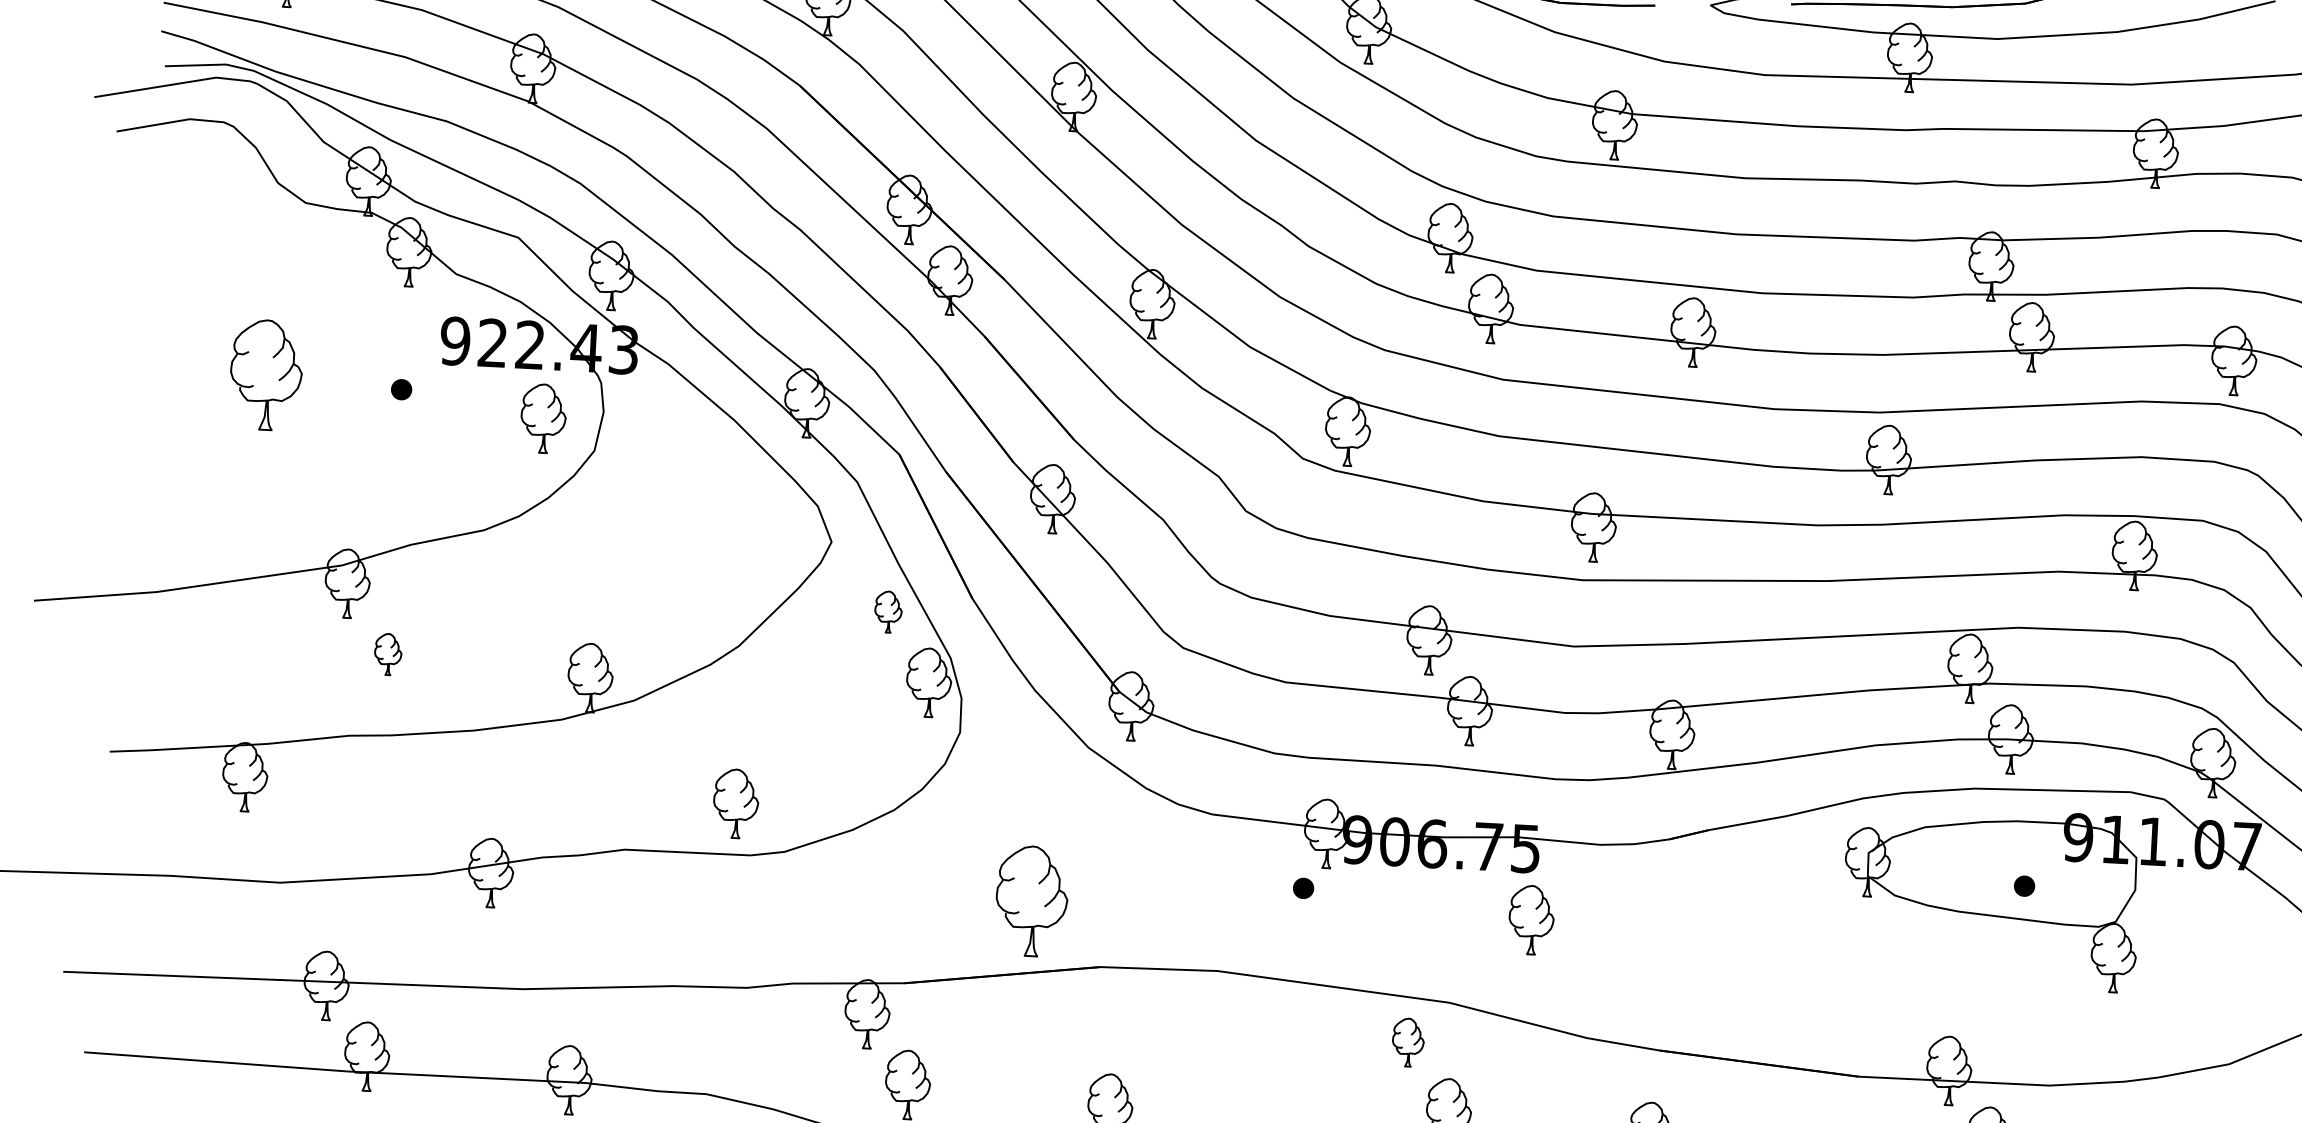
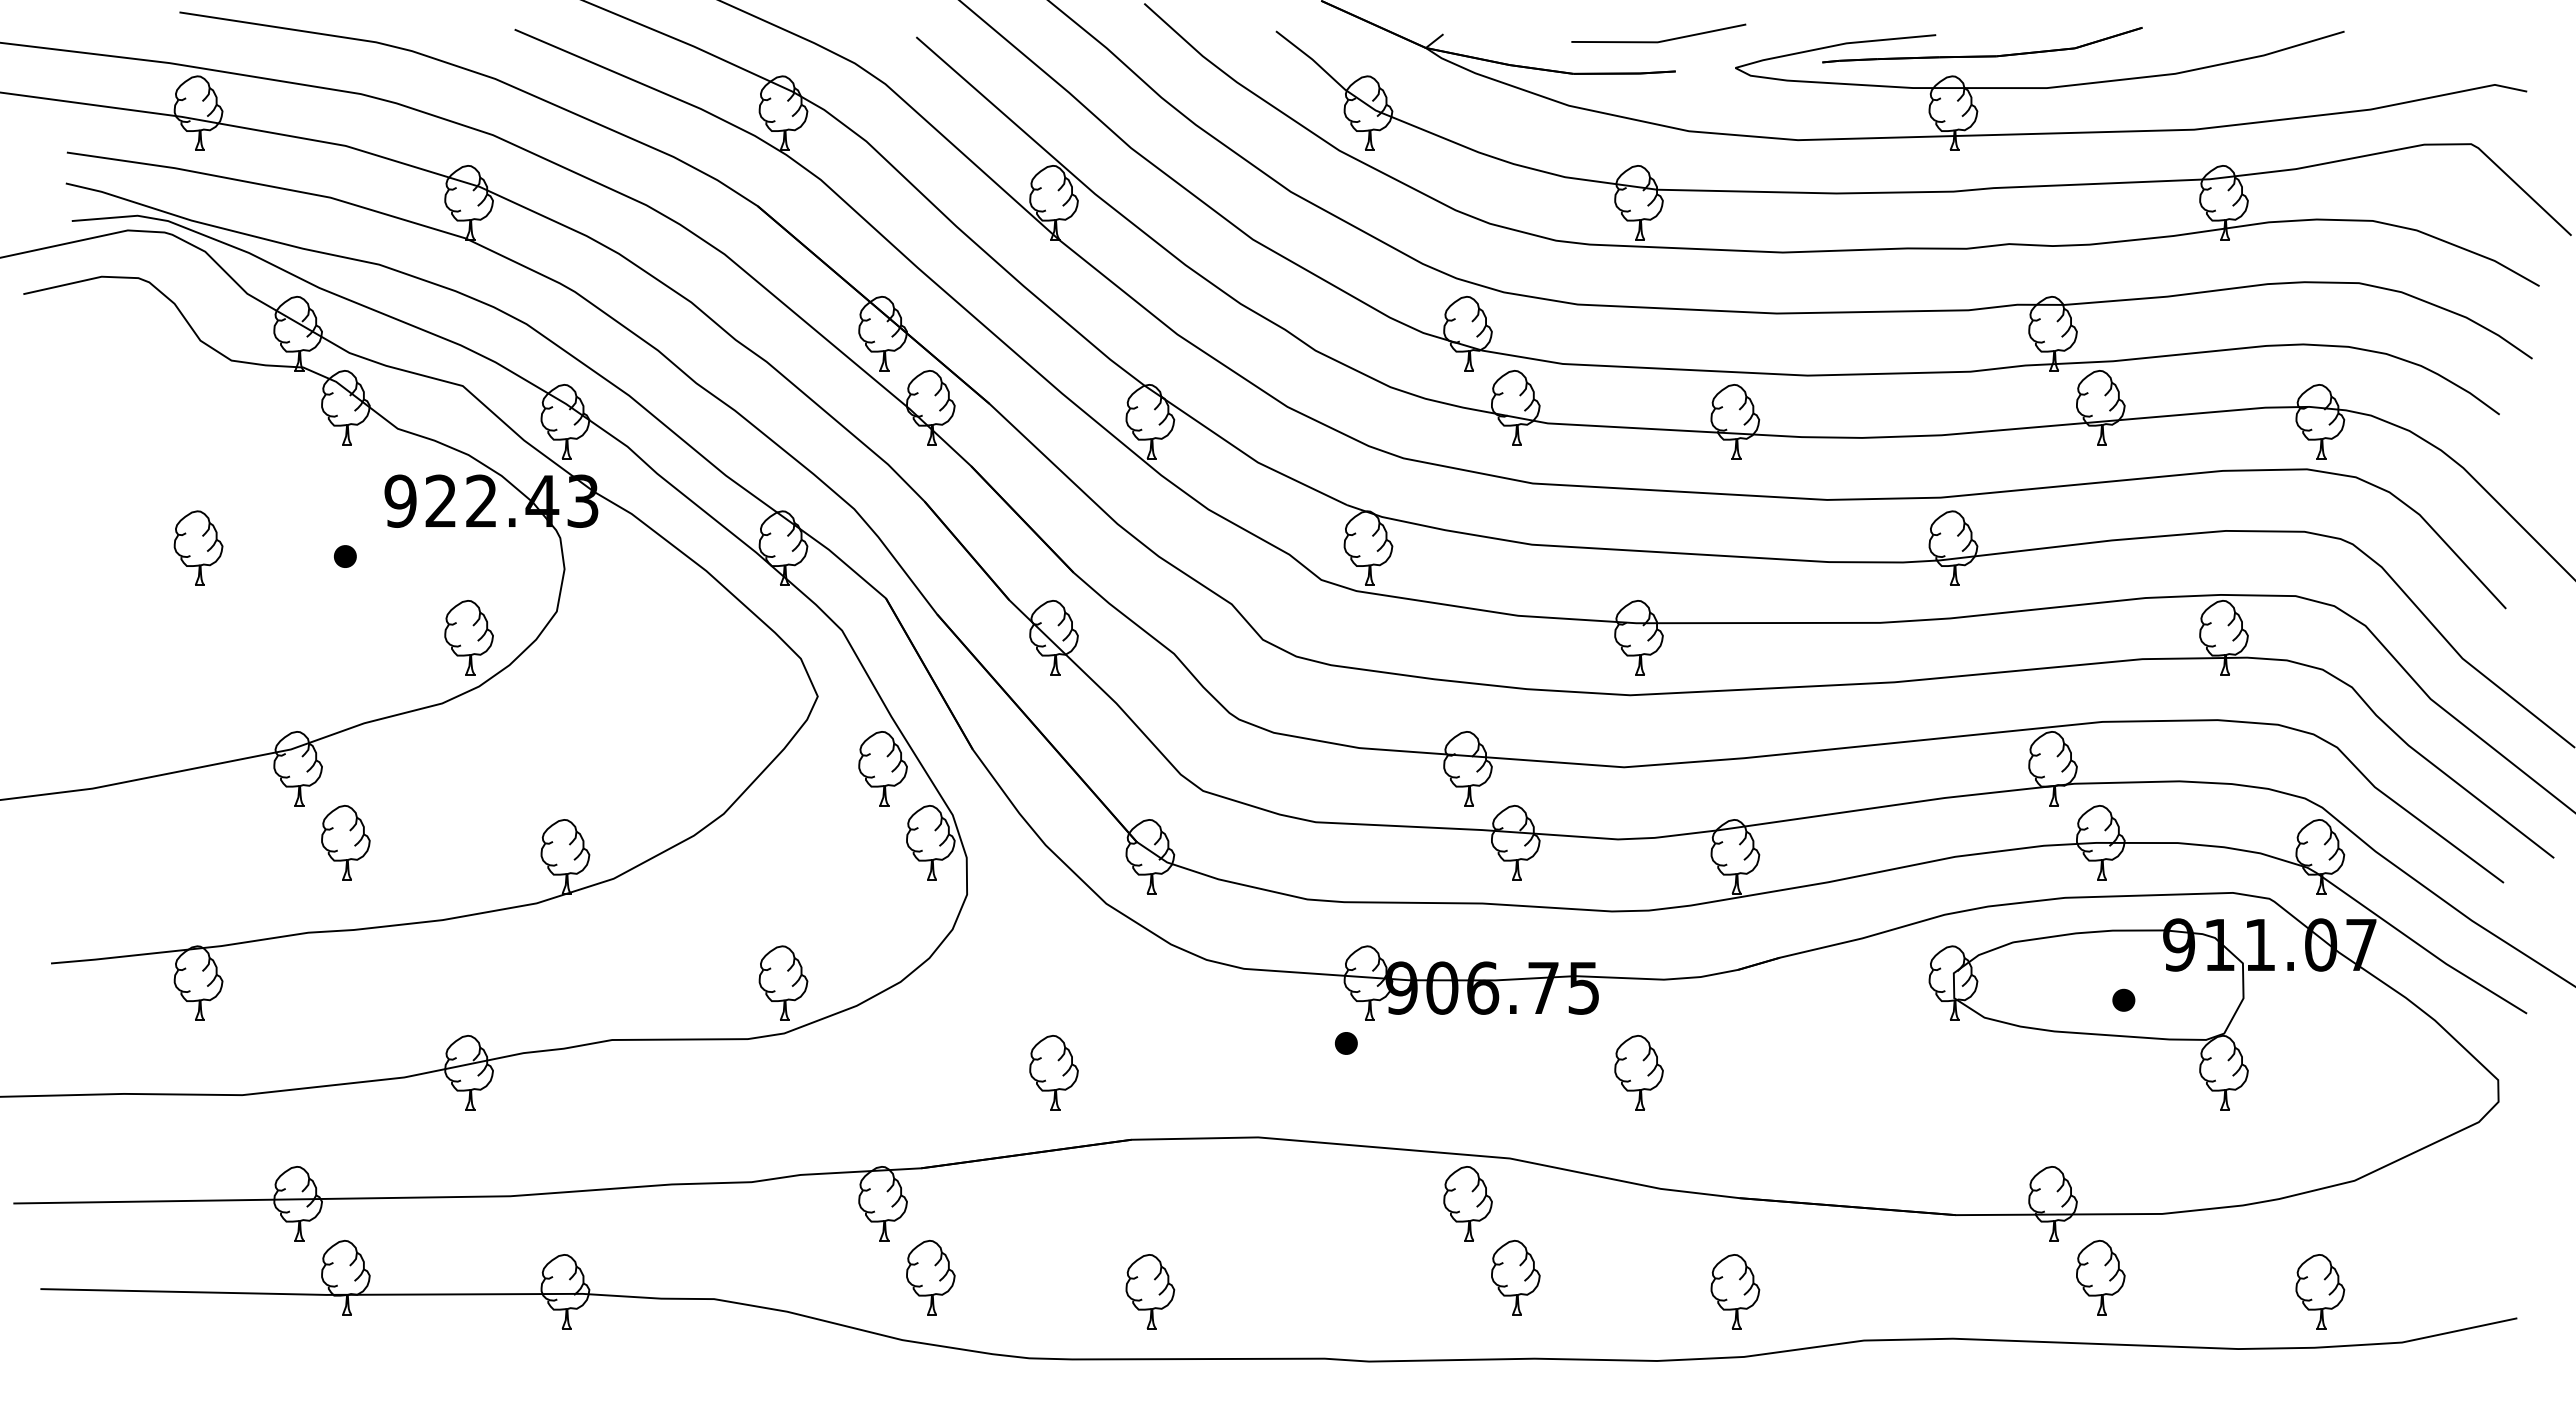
part: (266, 374) -> (198, 547), size x0.62
part: (543, 418) -> (468, 637), moved
part: (887, 611) -> (882, 768), size x1.67
part: (387, 654) -> (345, 842), size x1.67
part: (736, 803) -> (783, 982), moved
part: (1031, 901) -> (1053, 1072), size x0.62
part: (1531, 919) -> (1638, 1072), moved
part: (1407, 1042) -> (1467, 1203), size x1.43

